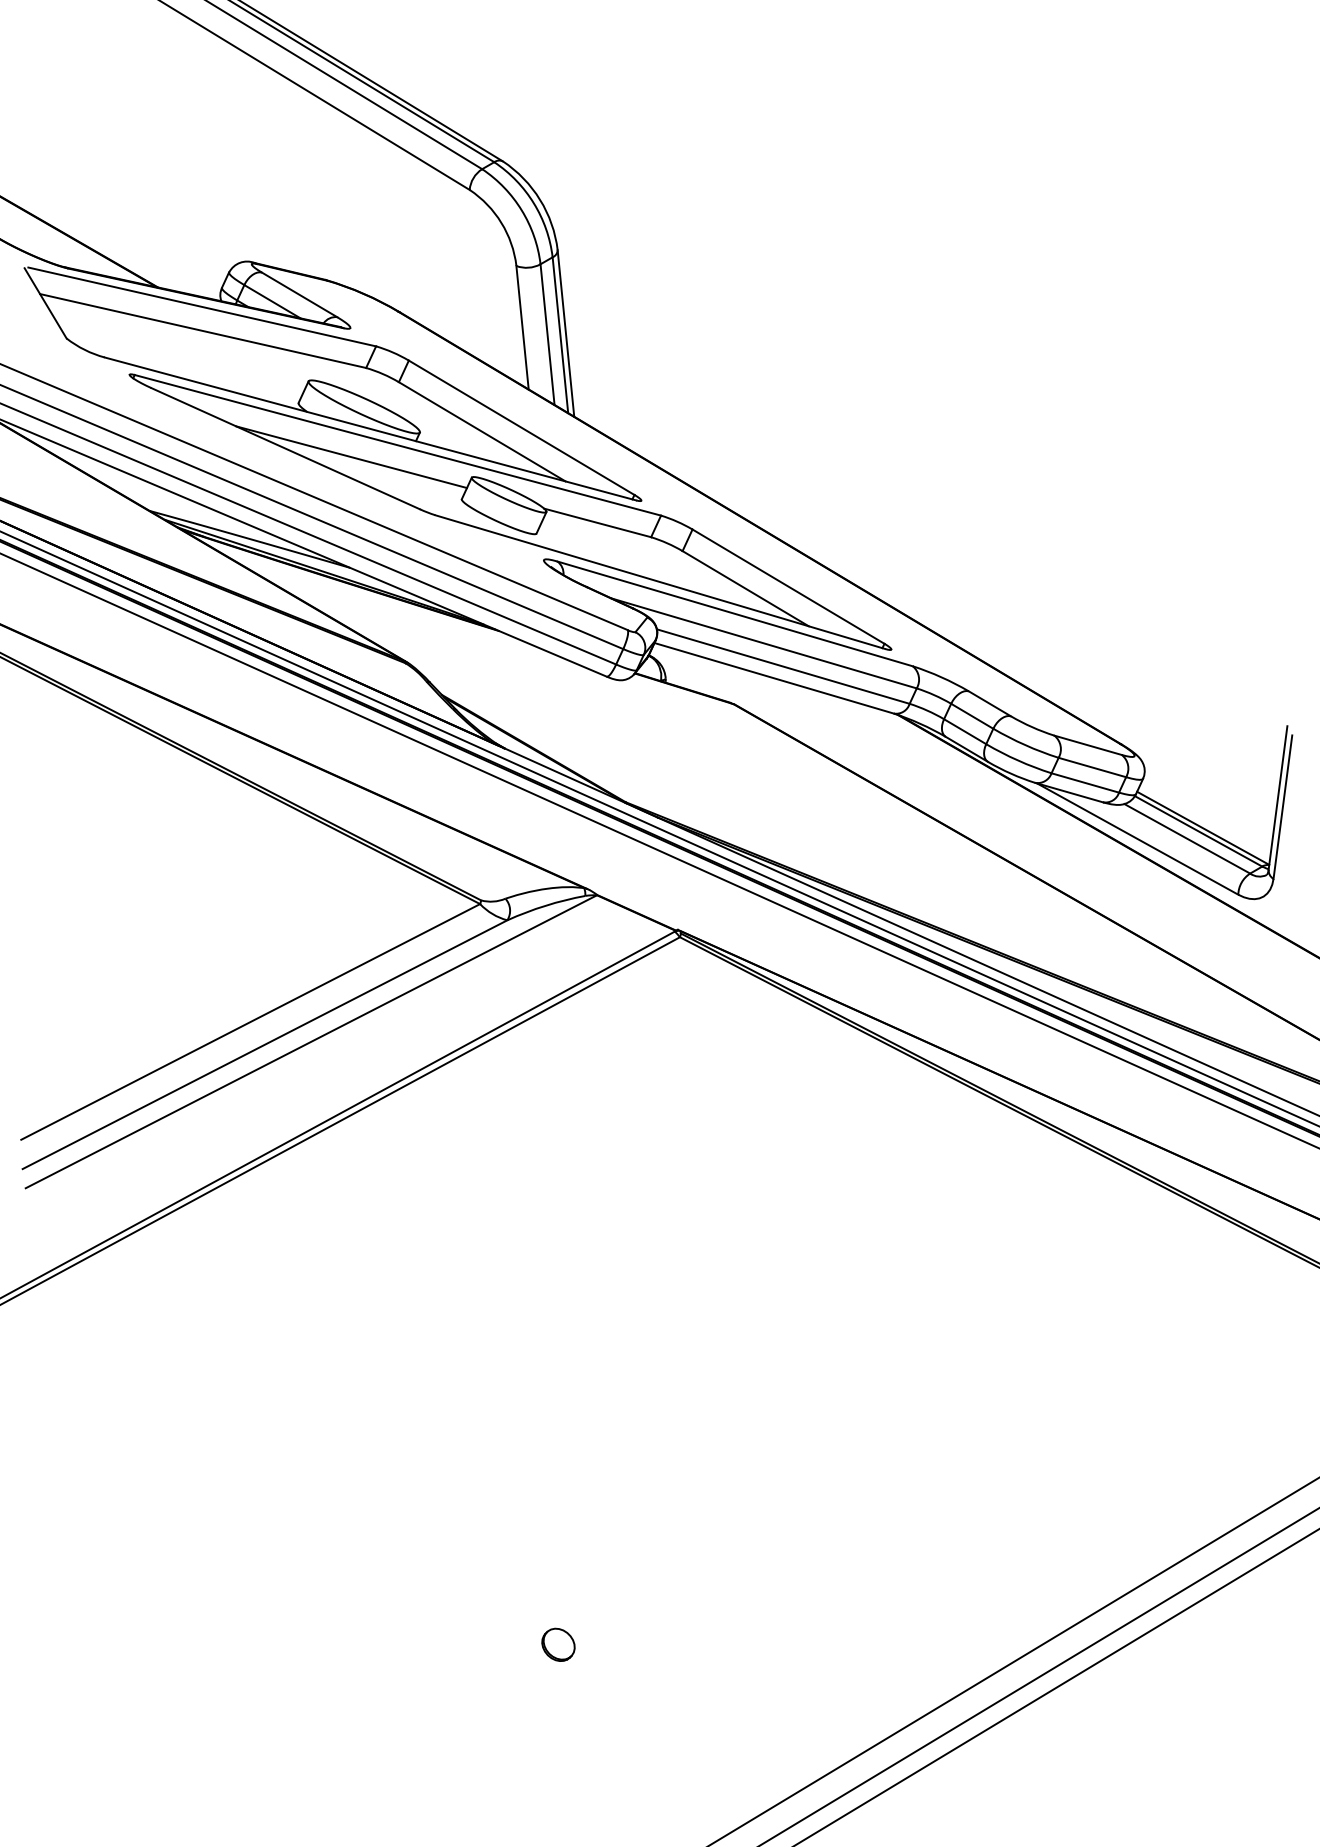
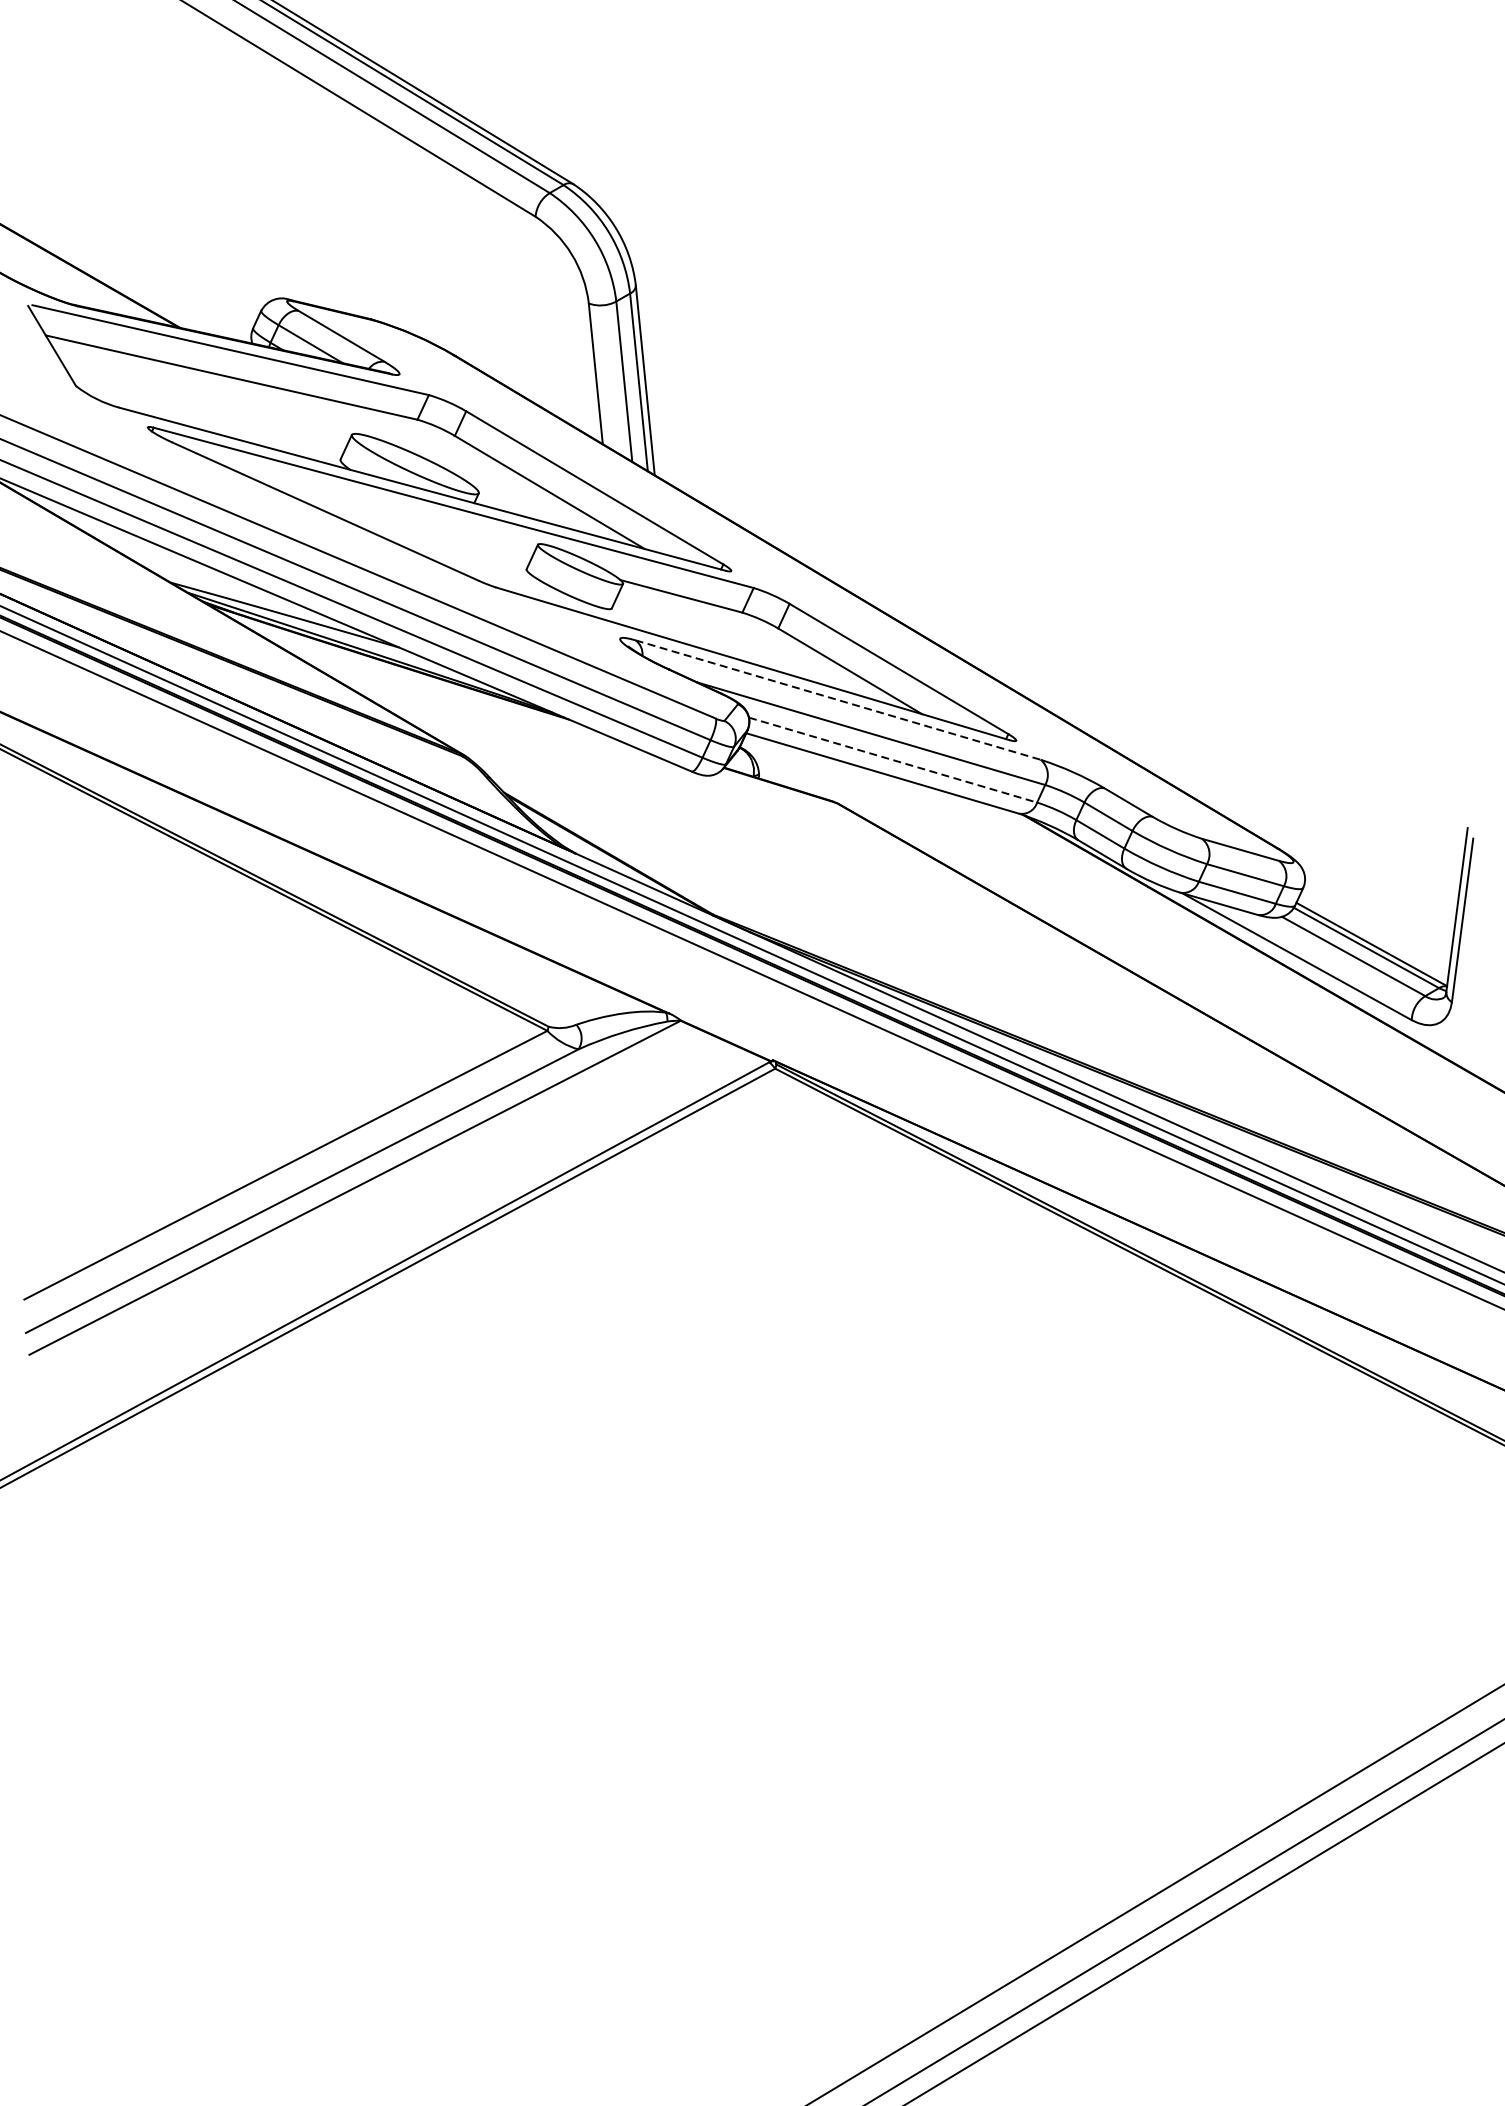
line: (351, 457) -> (400, 521), removed
line: (735, 614) -> (838, 700), solid -> dashed
line: (783, 666) -> (893, 760), solid -> dashed
part: (558, 1644) -> (636, 1874), removed

